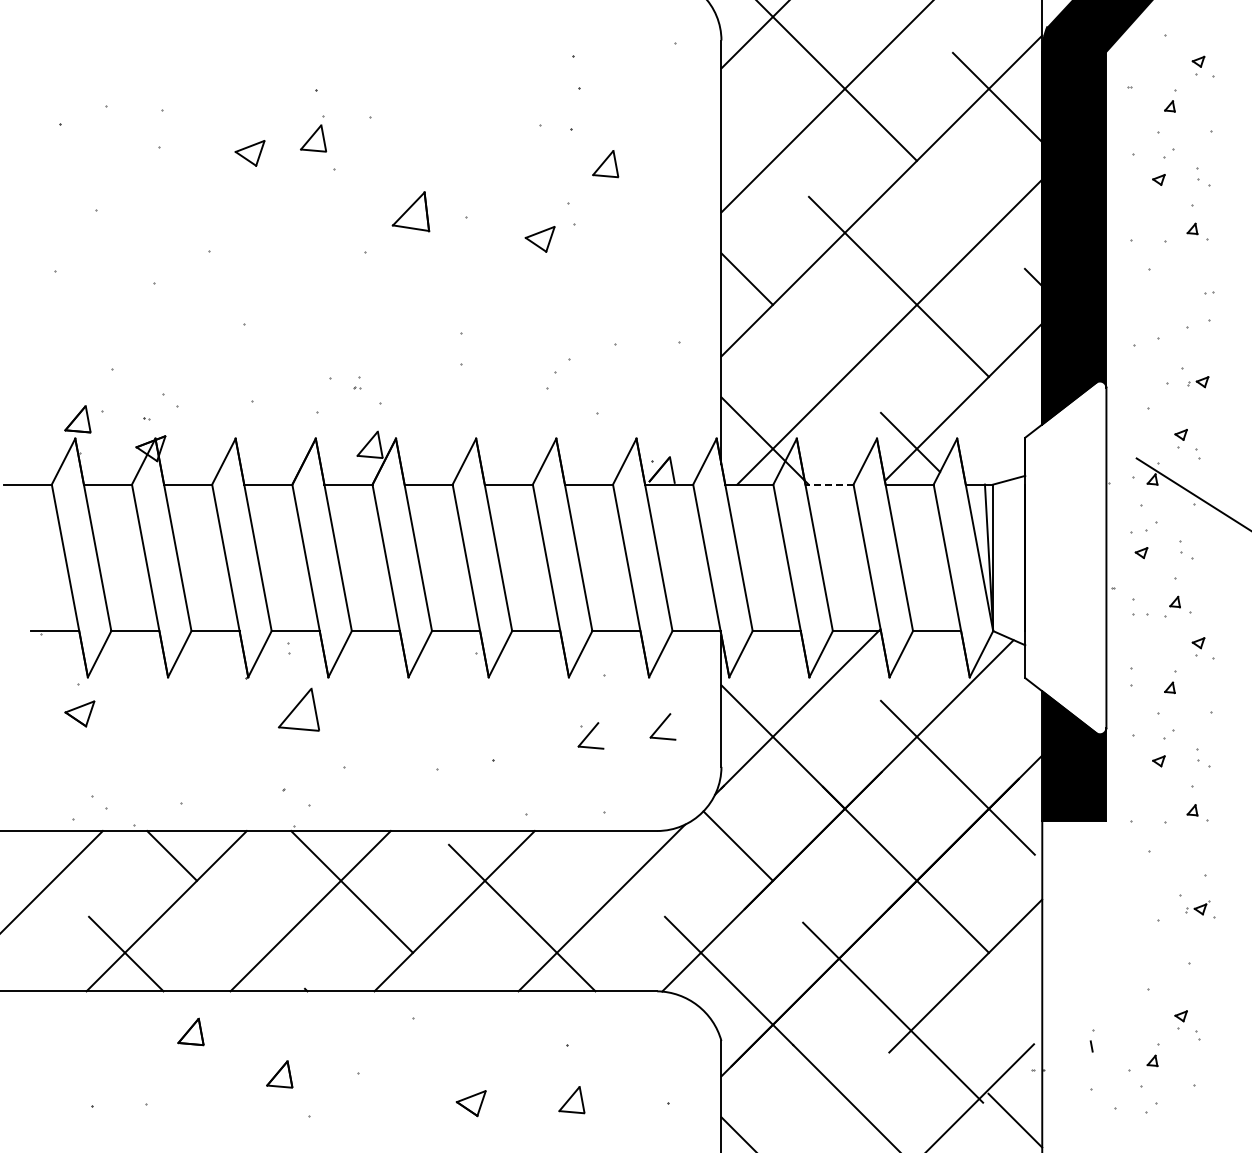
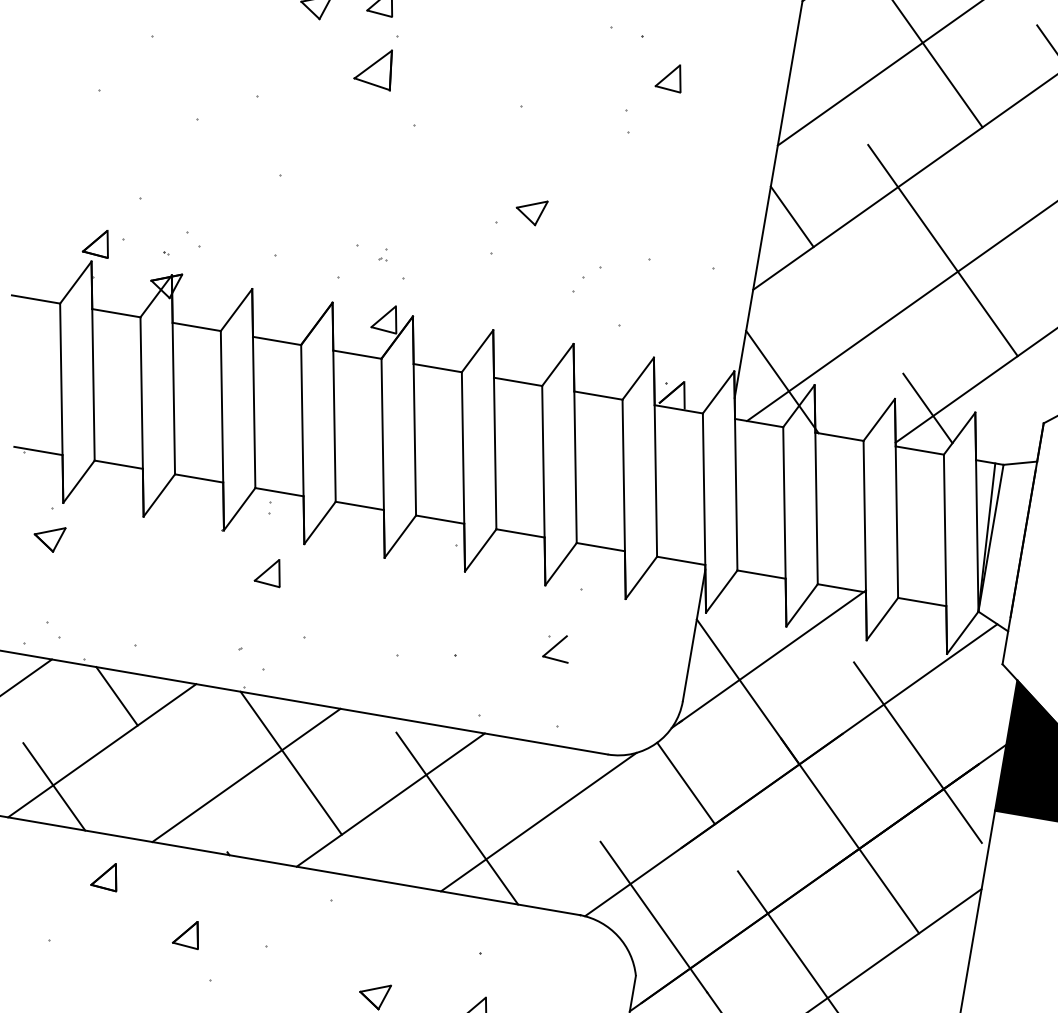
part: (410, 211) -> (374, 67), moved
part: (539, 239) -> (530, 211), moved
line: (828, 484) -> (838, 436), dashed -> solid
part: (298, 710) -> (268, 572), size x0.62
part: (662, 726) -> (630, 650), removed

